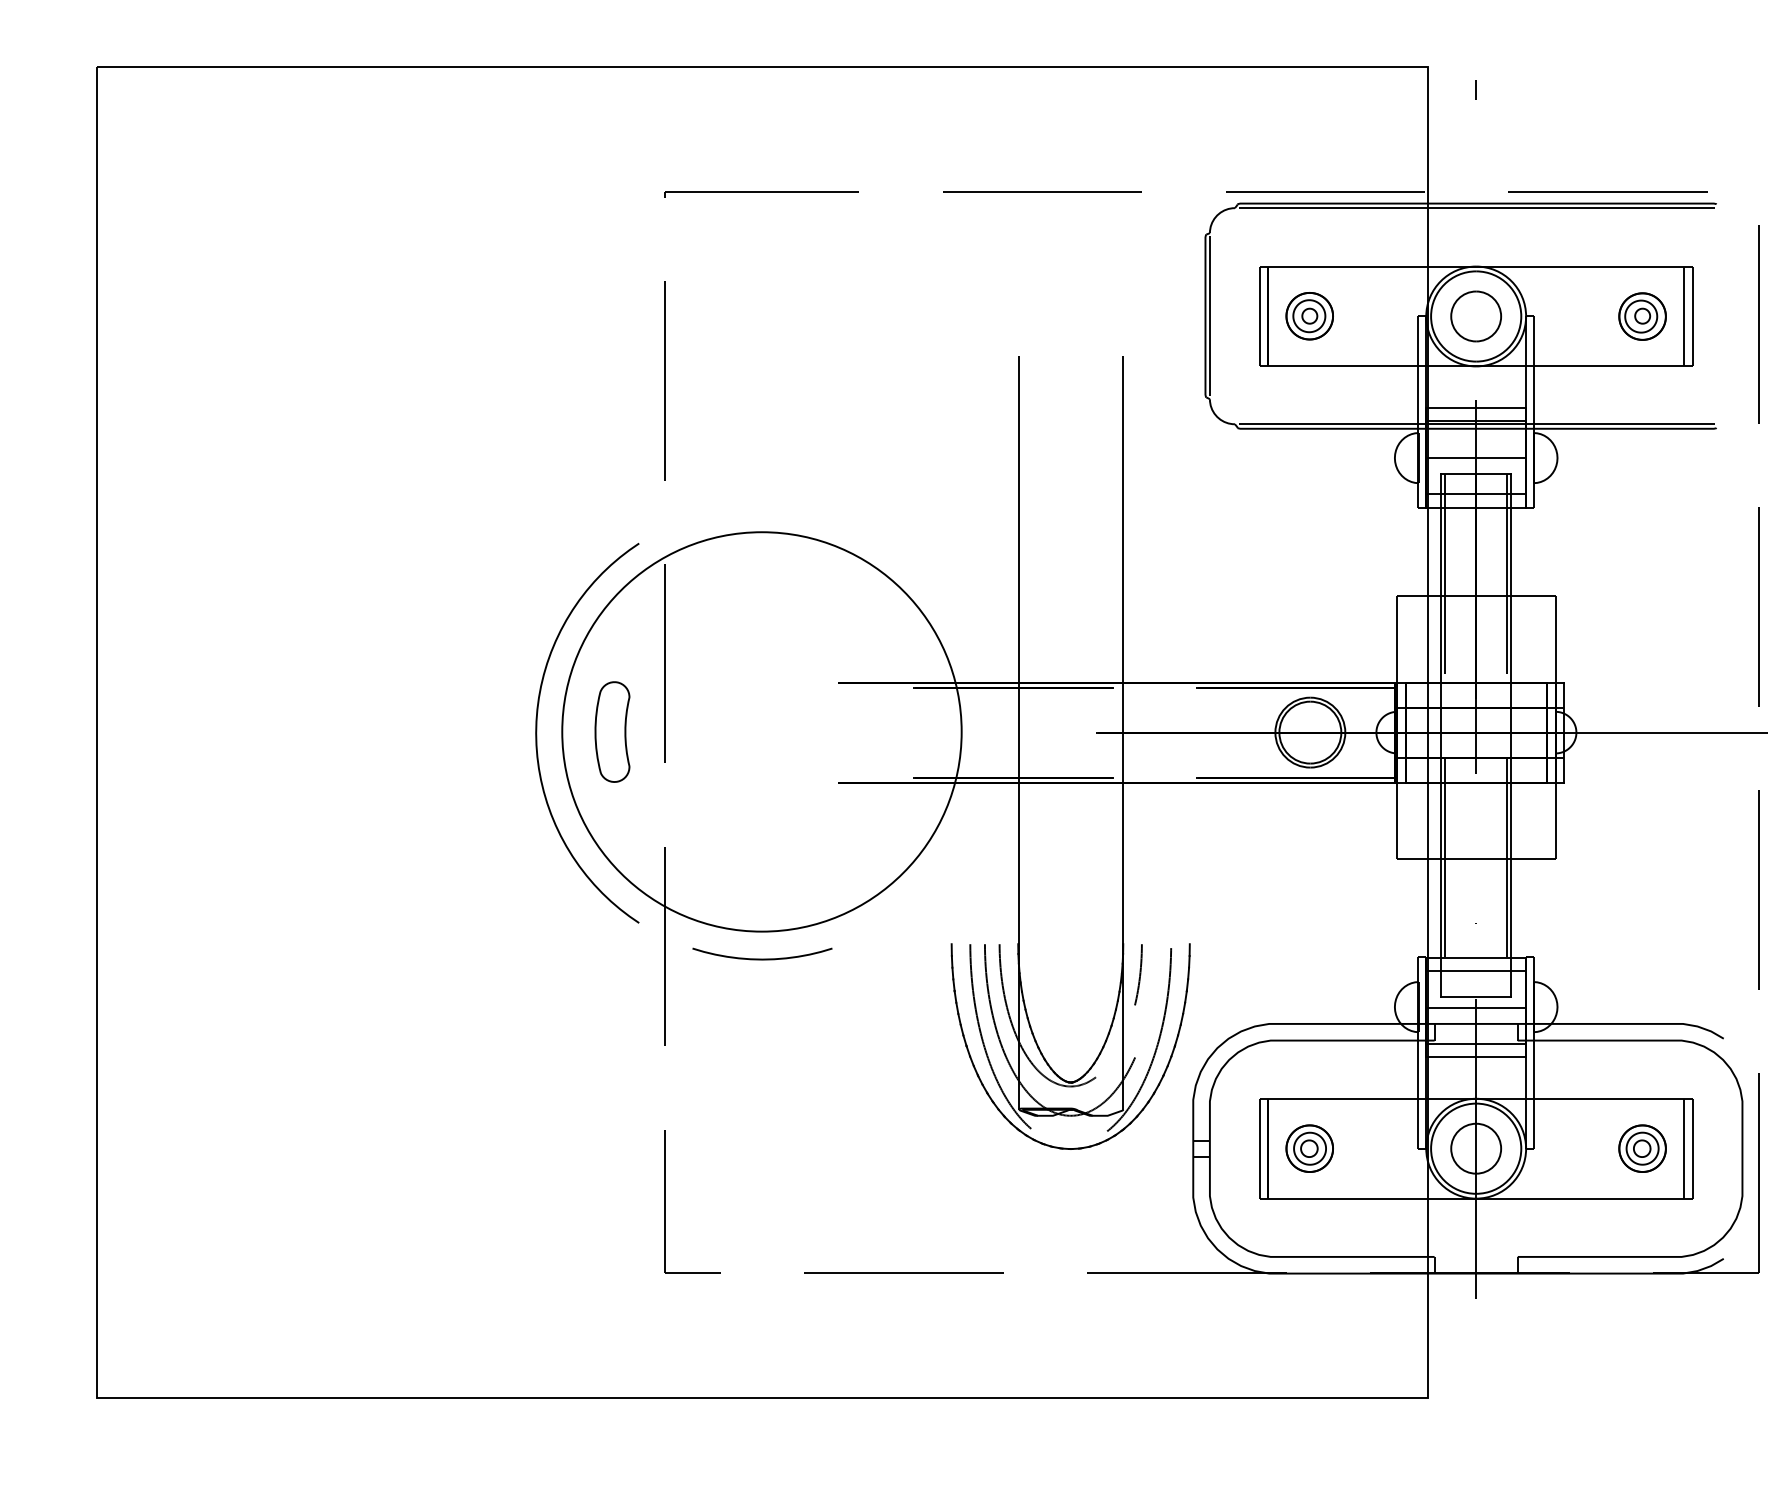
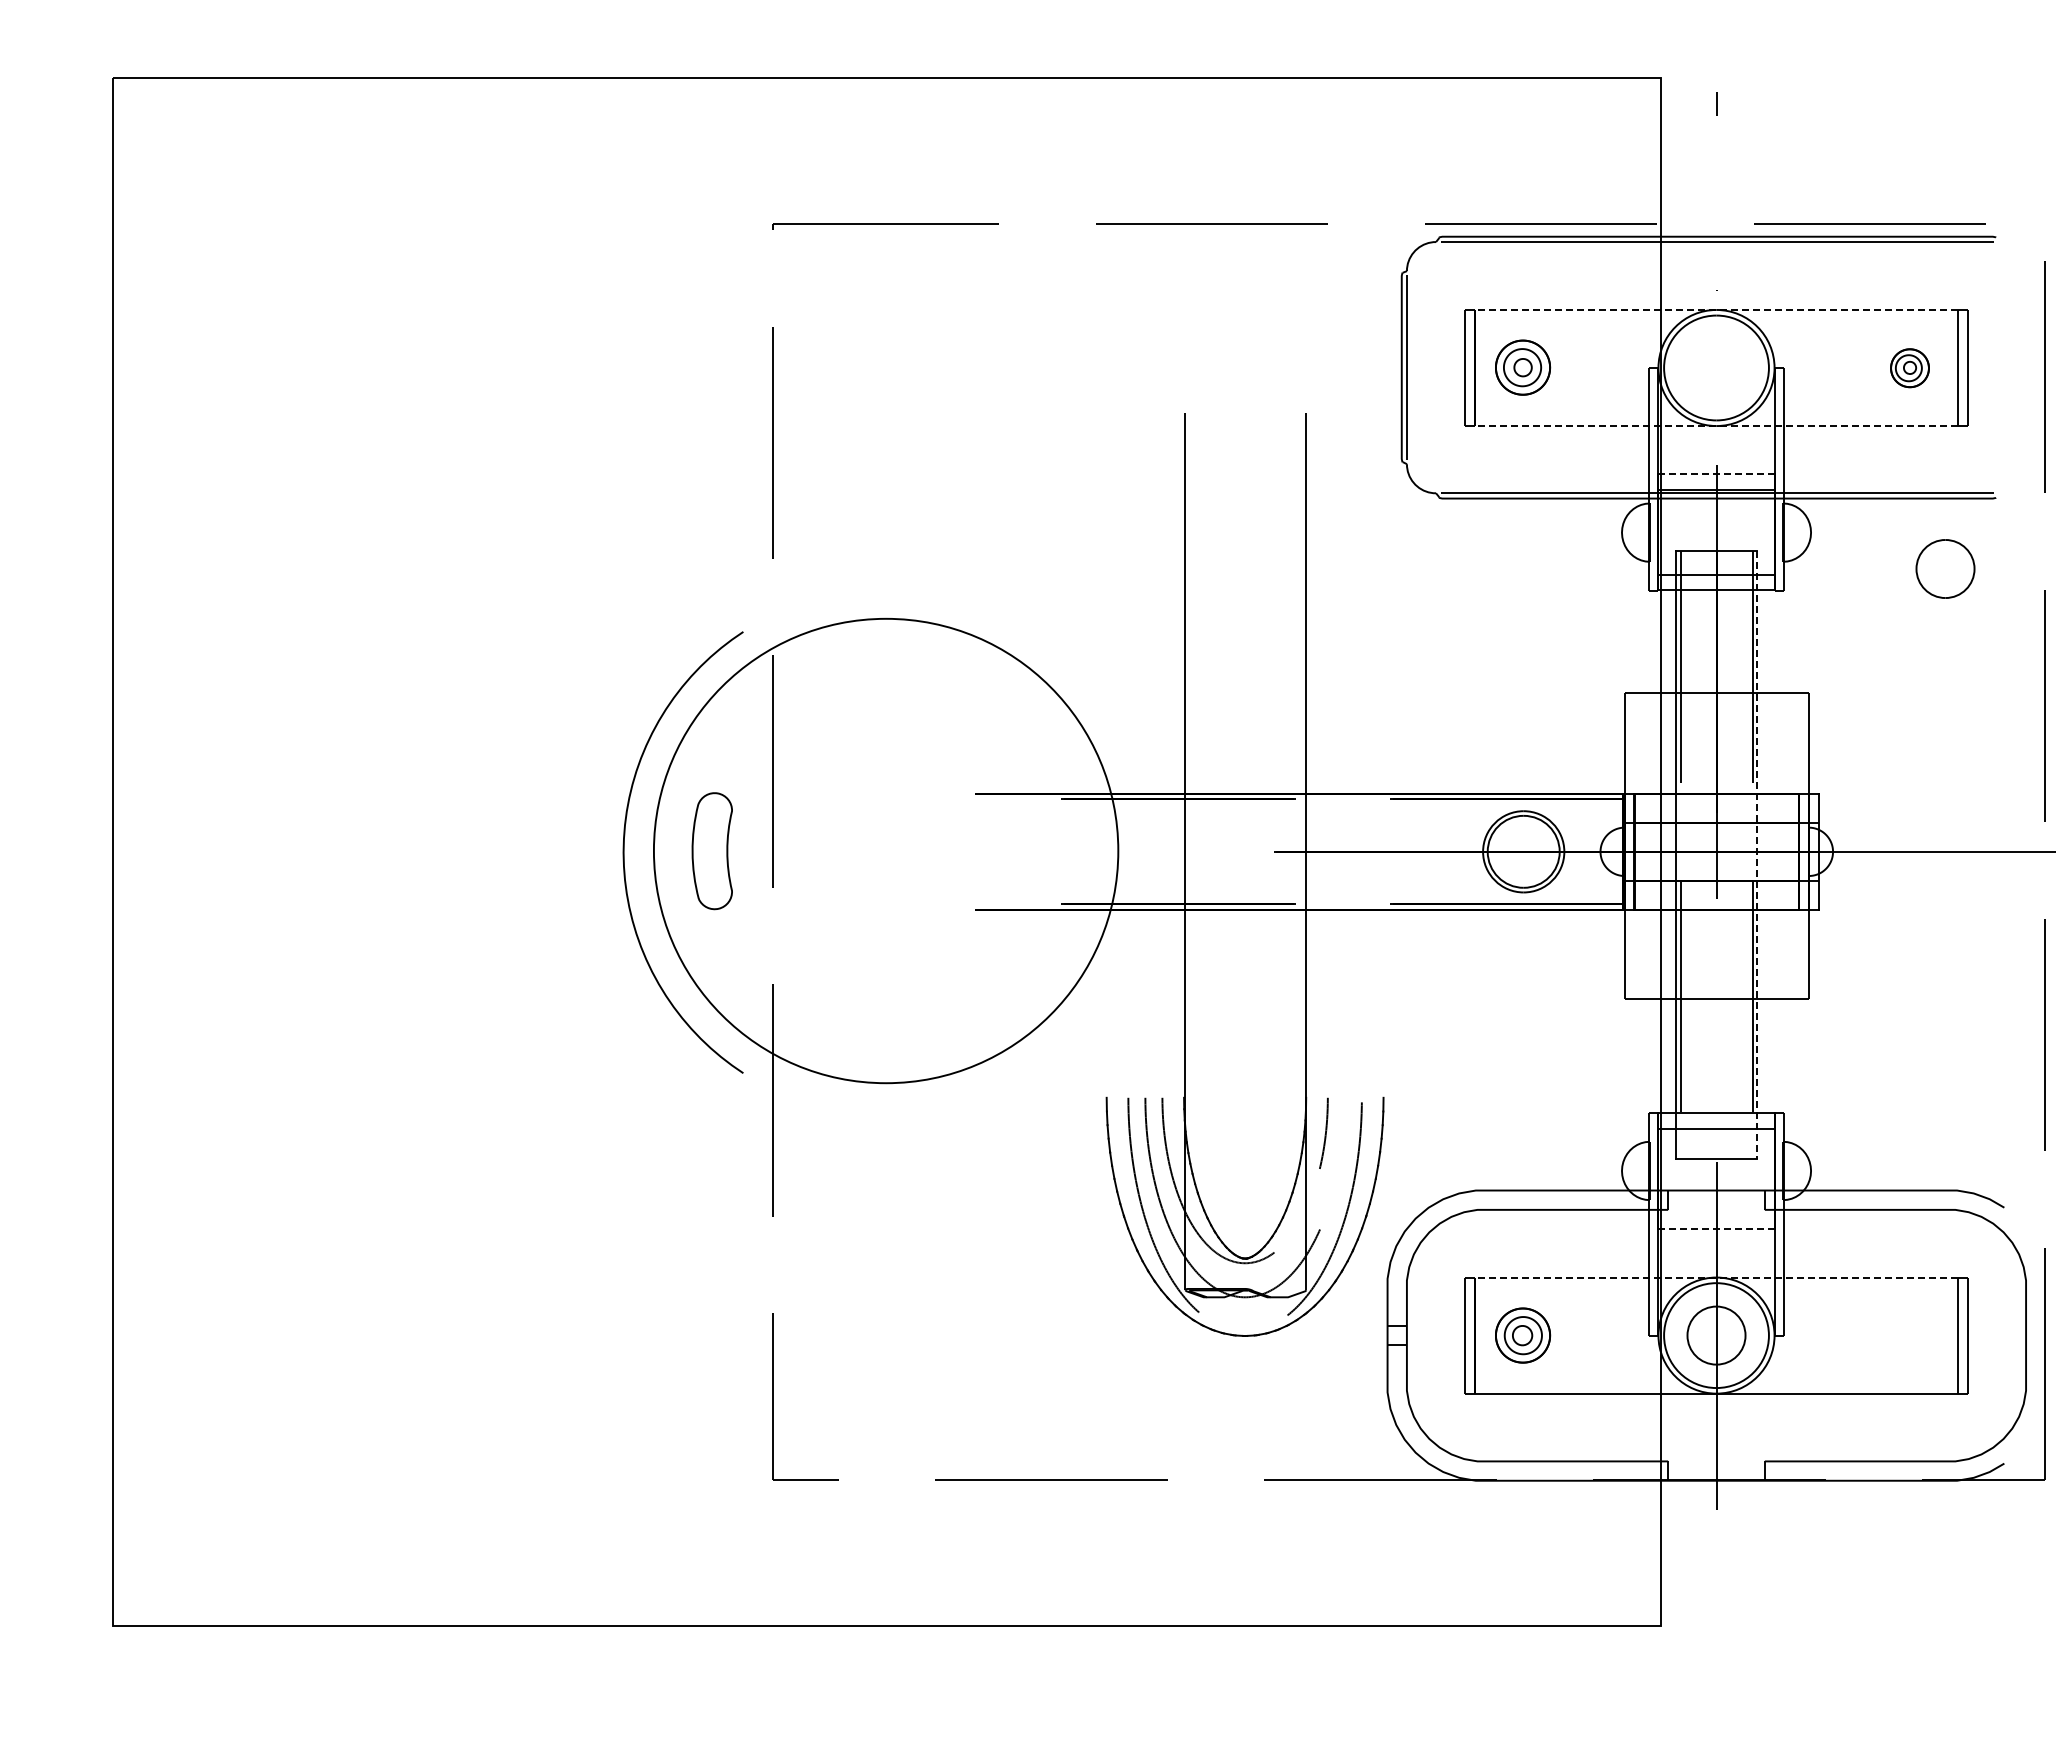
line: (1476, 266) -> (1716, 309), solid -> dashed
part: (1476, 316) -> (1945, 568), moved
part: (1642, 316) -> (1909, 368), size x0.7
line: (1476, 366) -> (1716, 426), solid -> dashed
line: (1476, 408) -> (1716, 474), solid -> dashed
line: (1476, 457) -> (1716, 532), removed
line: (1511, 734) -> (1757, 854), solid -> dashed
curve: (762, 958) -> (886, 1114), removed
line: (1476, 1007) -> (1716, 1171), removed
line: (1476, 1044) -> (1716, 1214), removed
line: (1476, 1057) -> (1716, 1229), solid -> dashed
line: (1476, 1098) -> (1716, 1277), solid -> dashed
part: (1643, 1148) -> (1910, 1335), removed

